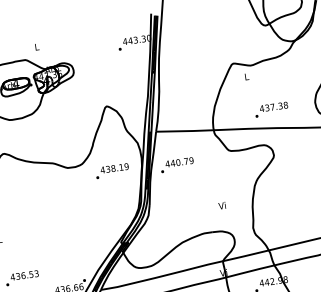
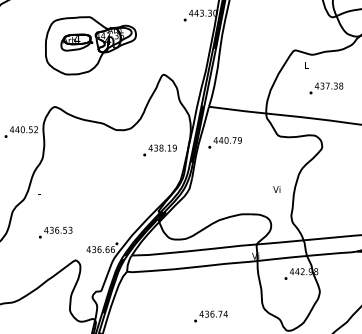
text: (271, 109) -> (326, 88), moved
text: (111, 171) -> (159, 150), moved
text: (221, 205) -> (276, 189), moved

